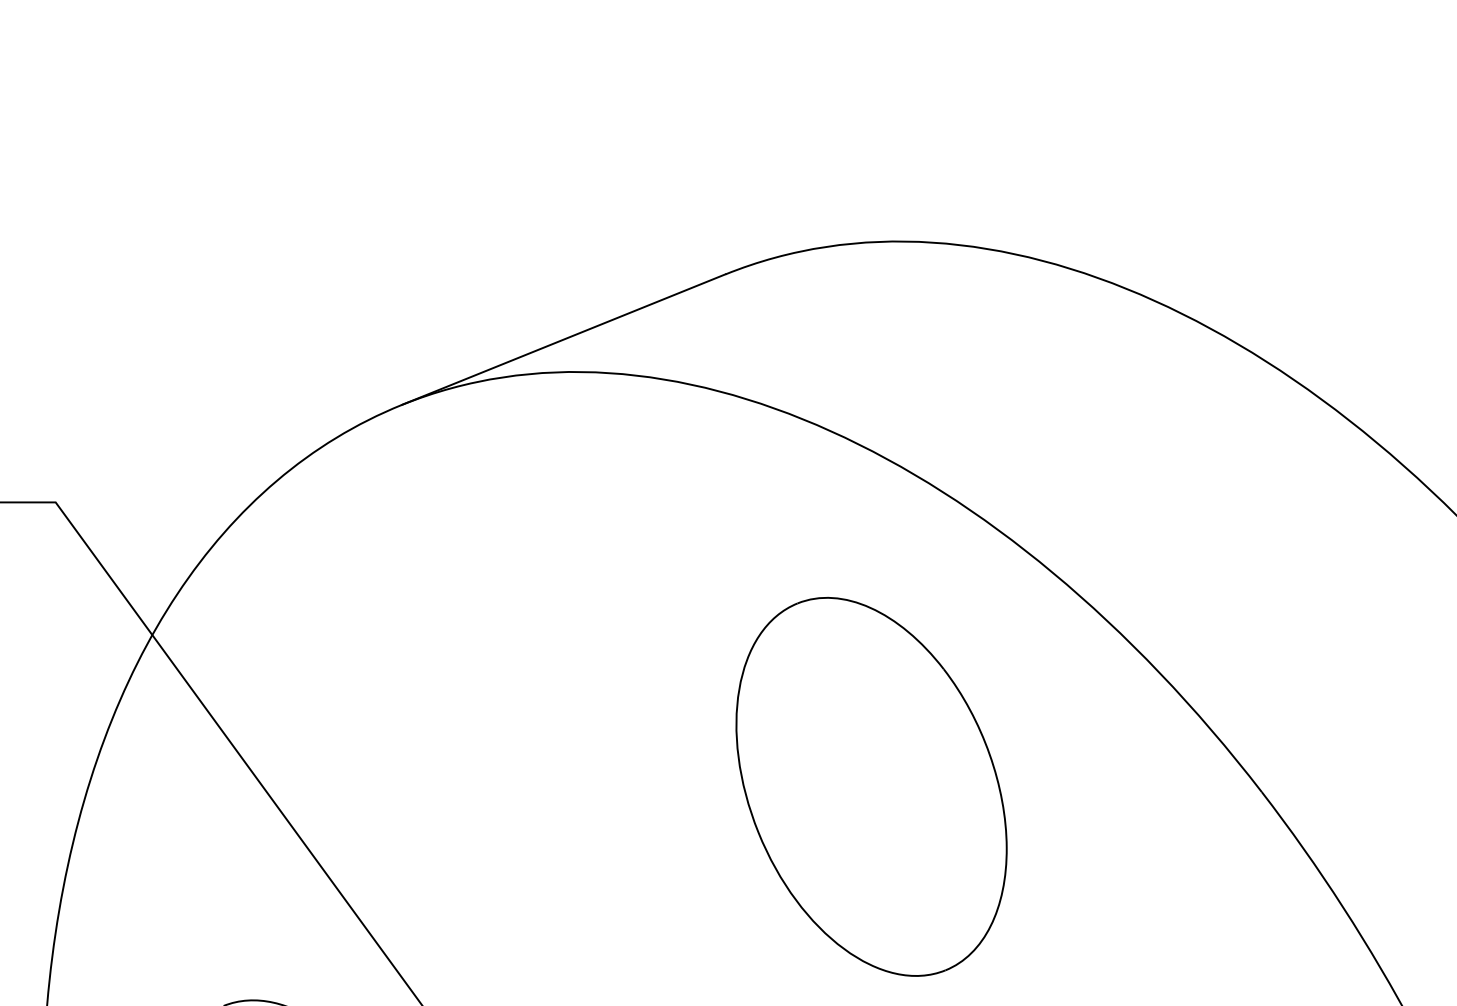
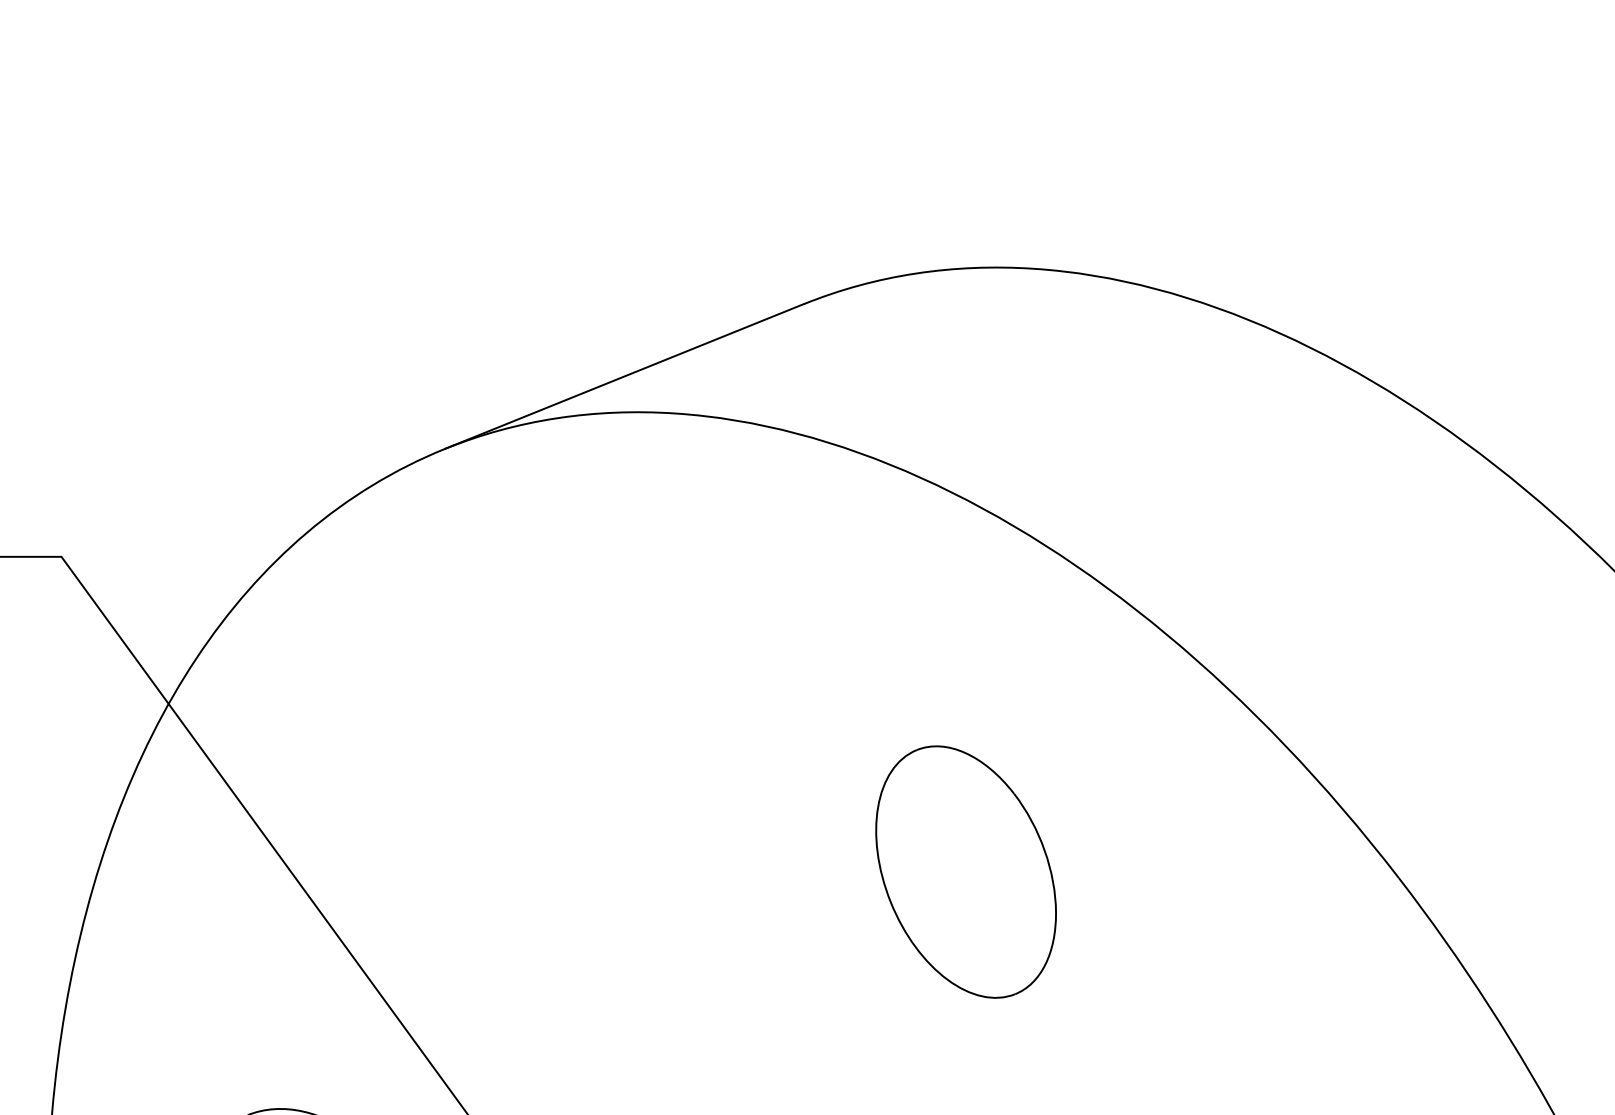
part: (871, 786) -> (966, 871), size x0.6

